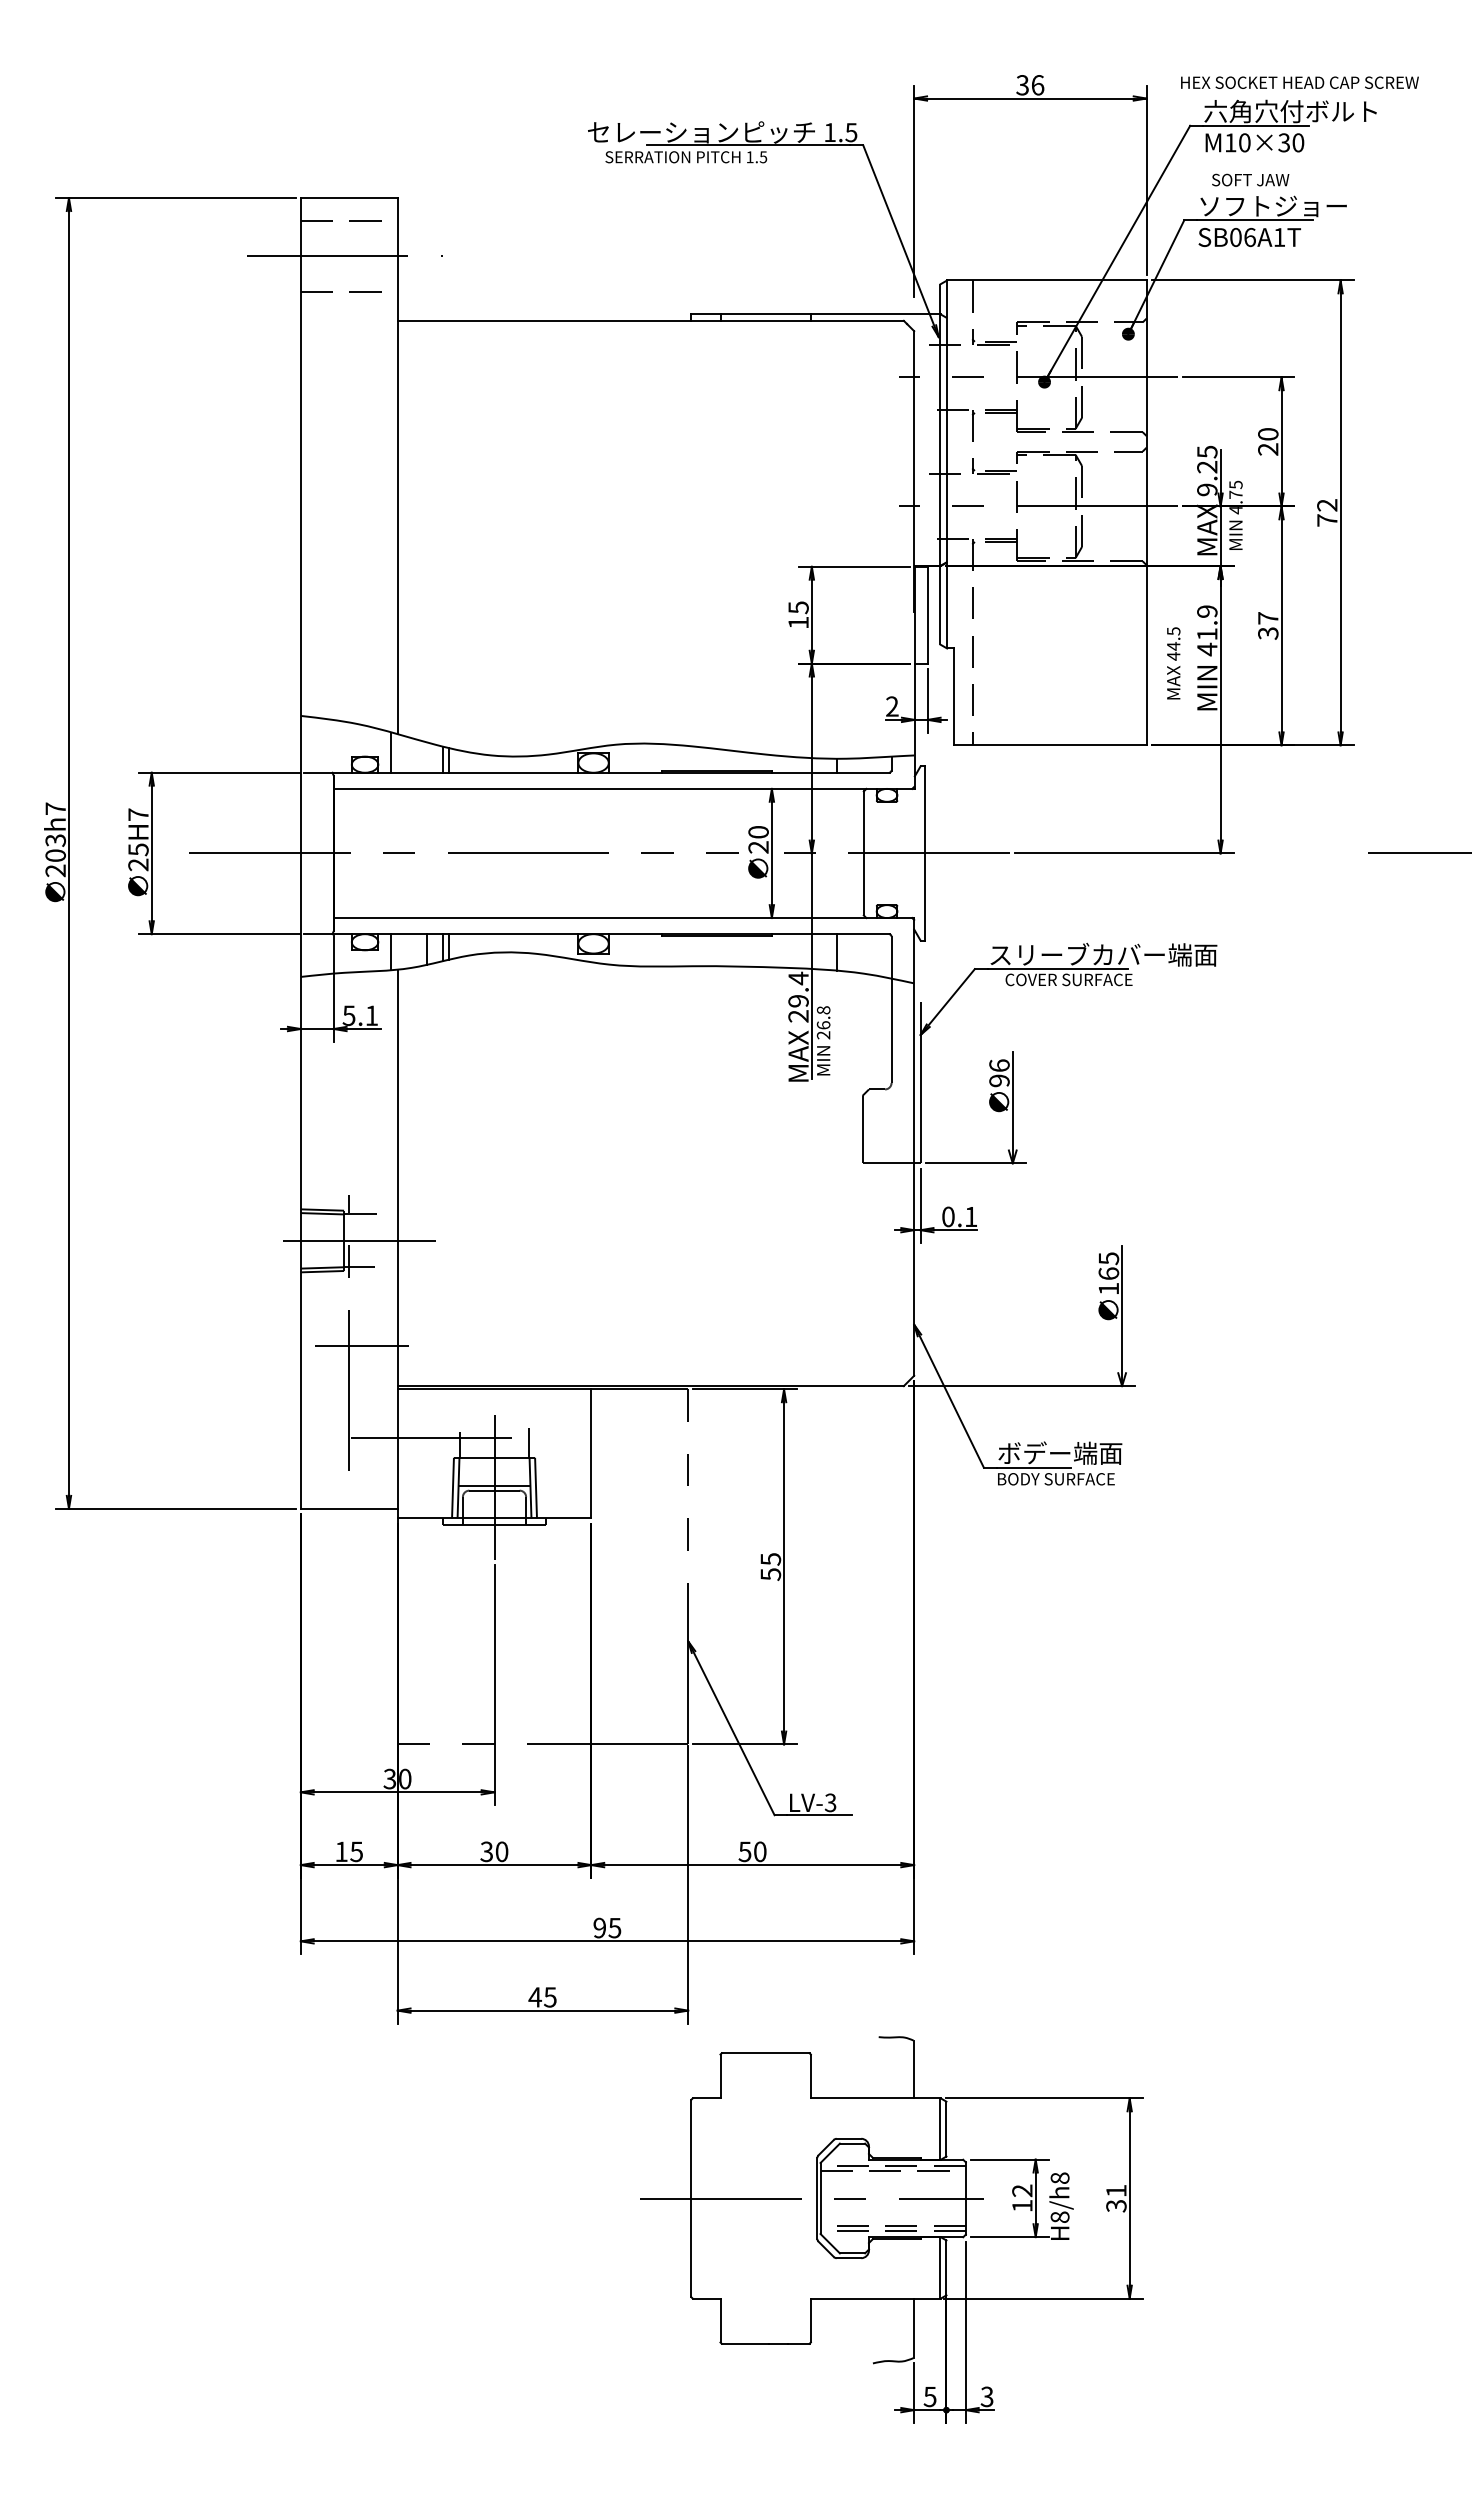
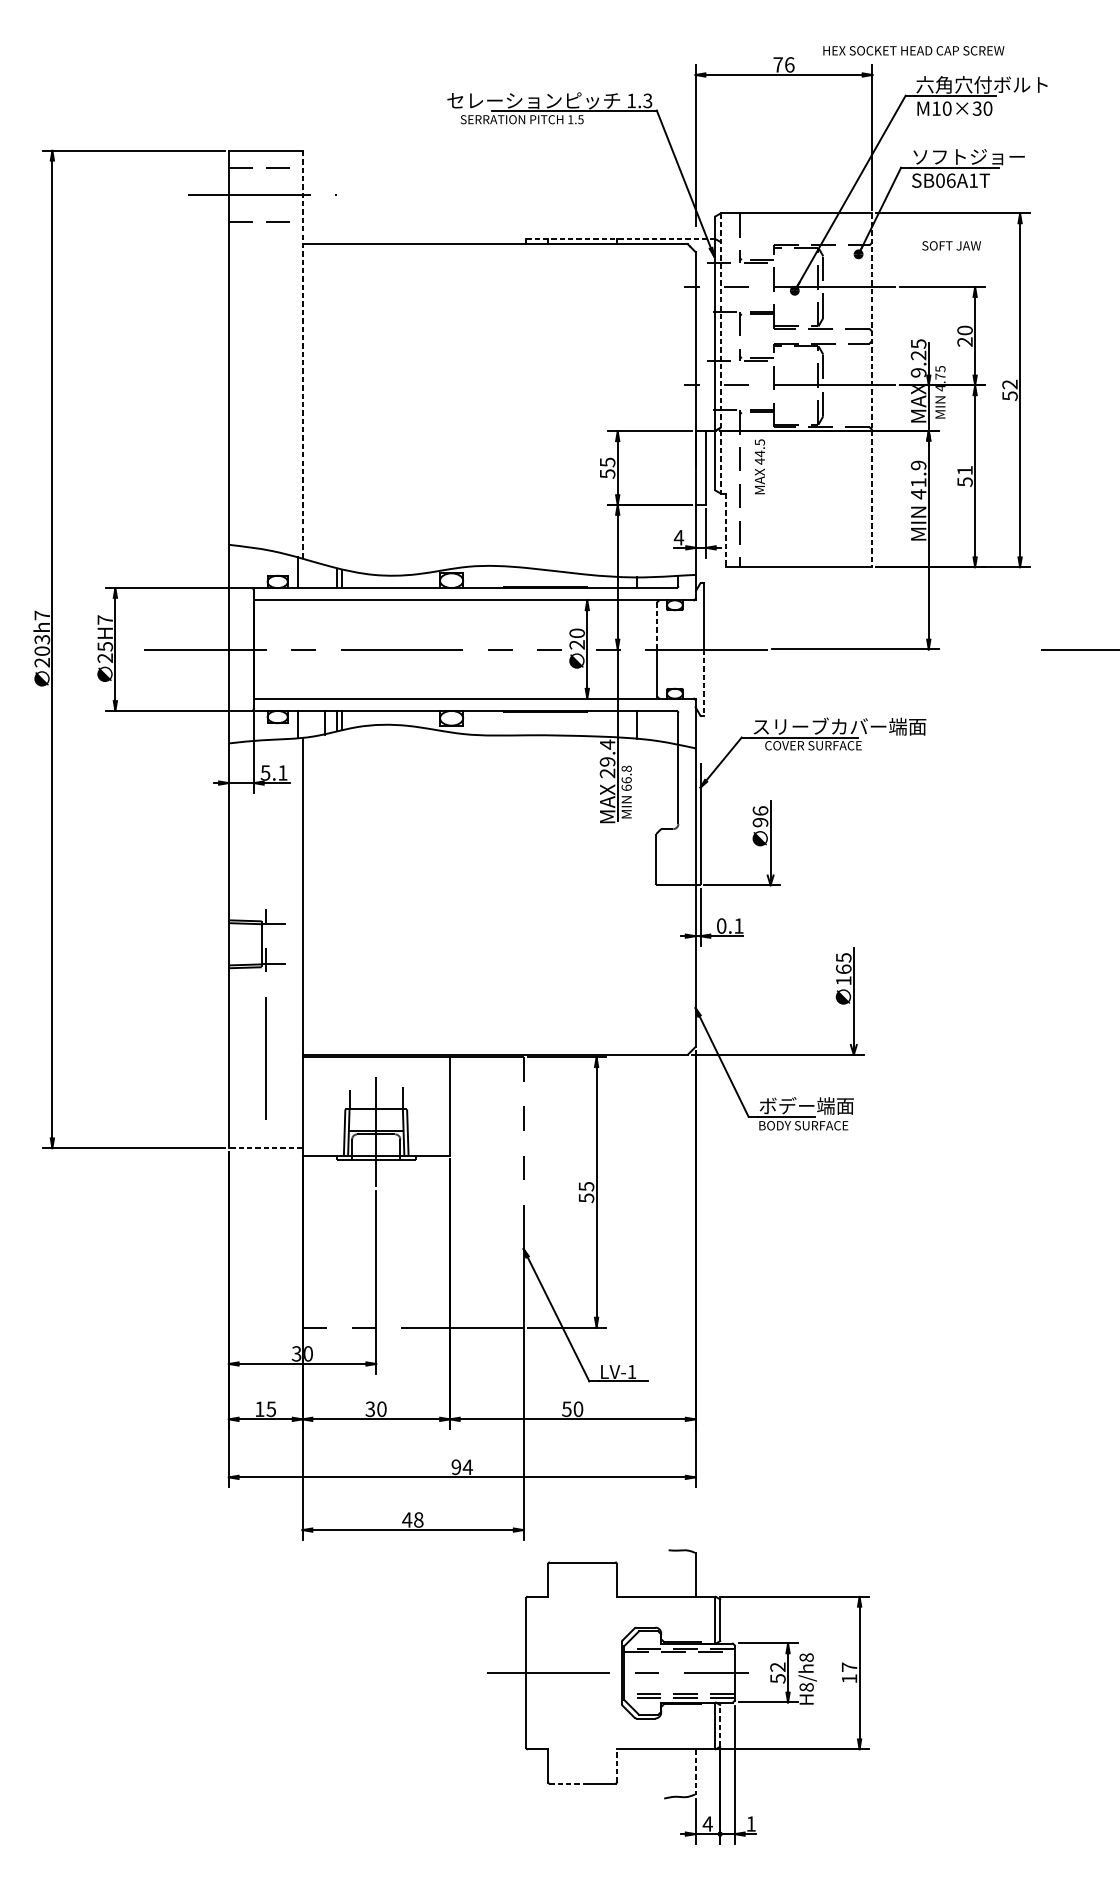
text: (1299, 82) -> (913, 50), moved
text: (1022, 85) -> (778, 65), 36 -> 76
text: (851, 132) -> (647, 100), 1.5 -> 1.3
text: (1250, 179) -> (951, 245), moved
line: (816, 314) -> (621, 239), solid -> dashed
line: (947, 464) -> (720, 353), solid -> dashed
line: (397, 466) -> (302, 355), solid -> dashed
line: (1146, 513) -> (872, 390), solid -> dashed
text: (1327, 520) -> (1010, 396), 72 -> 52
text: (798, 622) -> (607, 473), 15 -> 55
text: (1268, 625) -> (965, 476), 37 -> 51
text: (1173, 663) -> (759, 466), moved
line: (953, 697) -> (725, 530), solid -> dashed
text: (892, 706) -> (679, 537), 2 -> 4
line: (863, 822) -> (657, 625), solid -> dashed
line: (925, 897) -> (704, 683), solid -> dashed
text: (823, 1035) -> (626, 788), 26.8 -> 66.8
line: (358, 1240) -> (272, 944), removed
line: (361, 1345) -> (275, 1023), removed
line: (424, 1437) -> (322, 1093), removed
line: (348, 1508) -> (265, 1147), solid -> dashed
text: (830, 1802) -> (631, 1371), LV-3 -> LV-1
text: (614, 1928) -> (467, 1467), 95 -> 94
text: (550, 1997) -> (418, 1520), 45 -> 48
text: (1116, 2198) -> (849, 1673), 31 -> 17
text: (1022, 2205) -> (778, 1678), 12 -> 52
line: (946, 2267) -> (720, 1725), solid -> dashed
line: (810, 2320) -> (616, 1765), solid -> dashed
line: (914, 2328) -> (695, 1771), solid -> dashed
line: (745, 2343) -> (567, 1783), solid -> dashed
text: (986, 2396) -> (750, 1823), 3 -> 1
text: (929, 2397) -> (707, 1824), 5 -> 4

